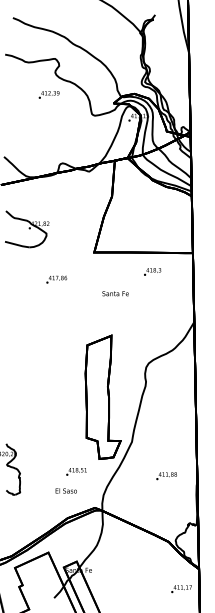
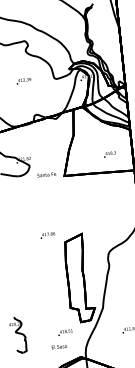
text: (48, 94) -> (23, 81), moved
text: (152, 271) -> (109, 154), moved
text: (56, 279) -> (47, 235), moved
text: (115, 293) -> (46, 174), moved

